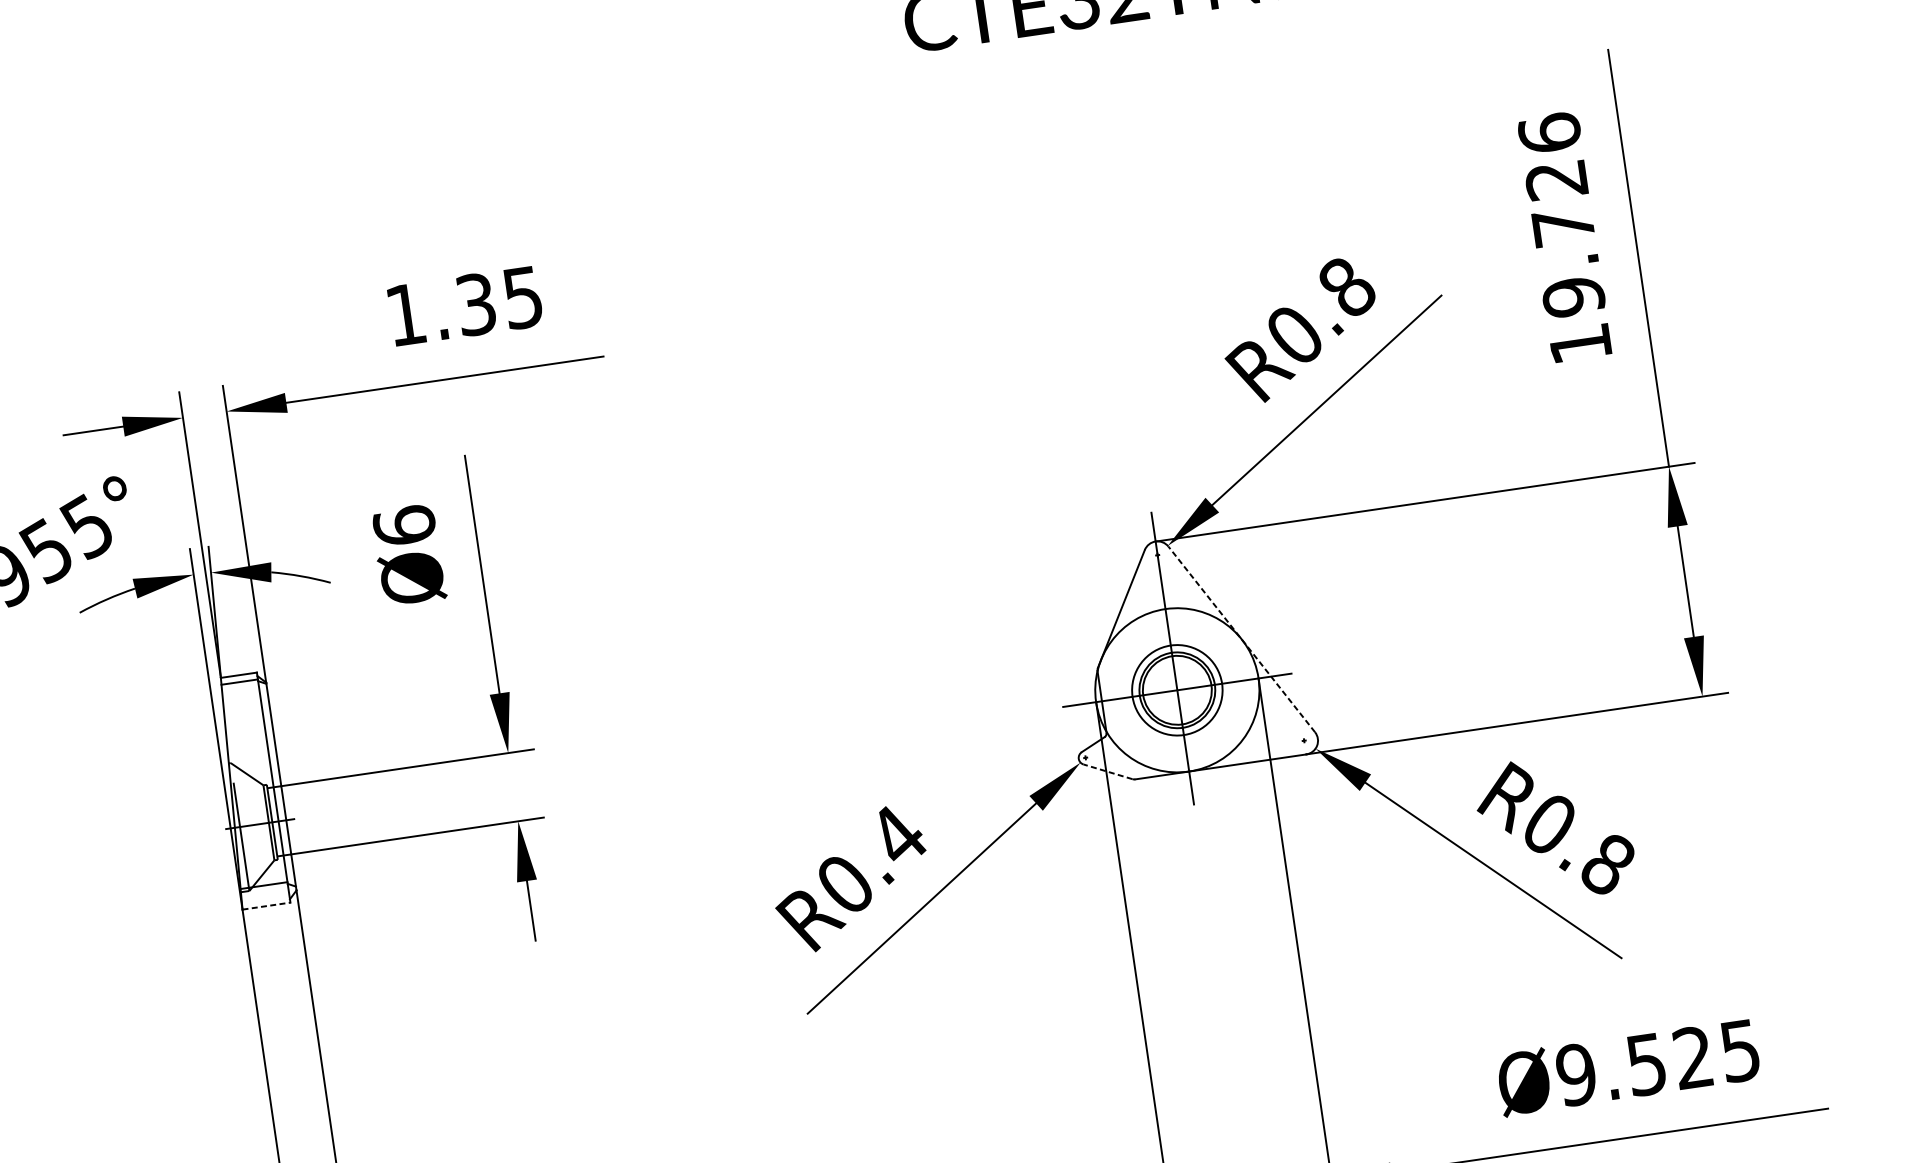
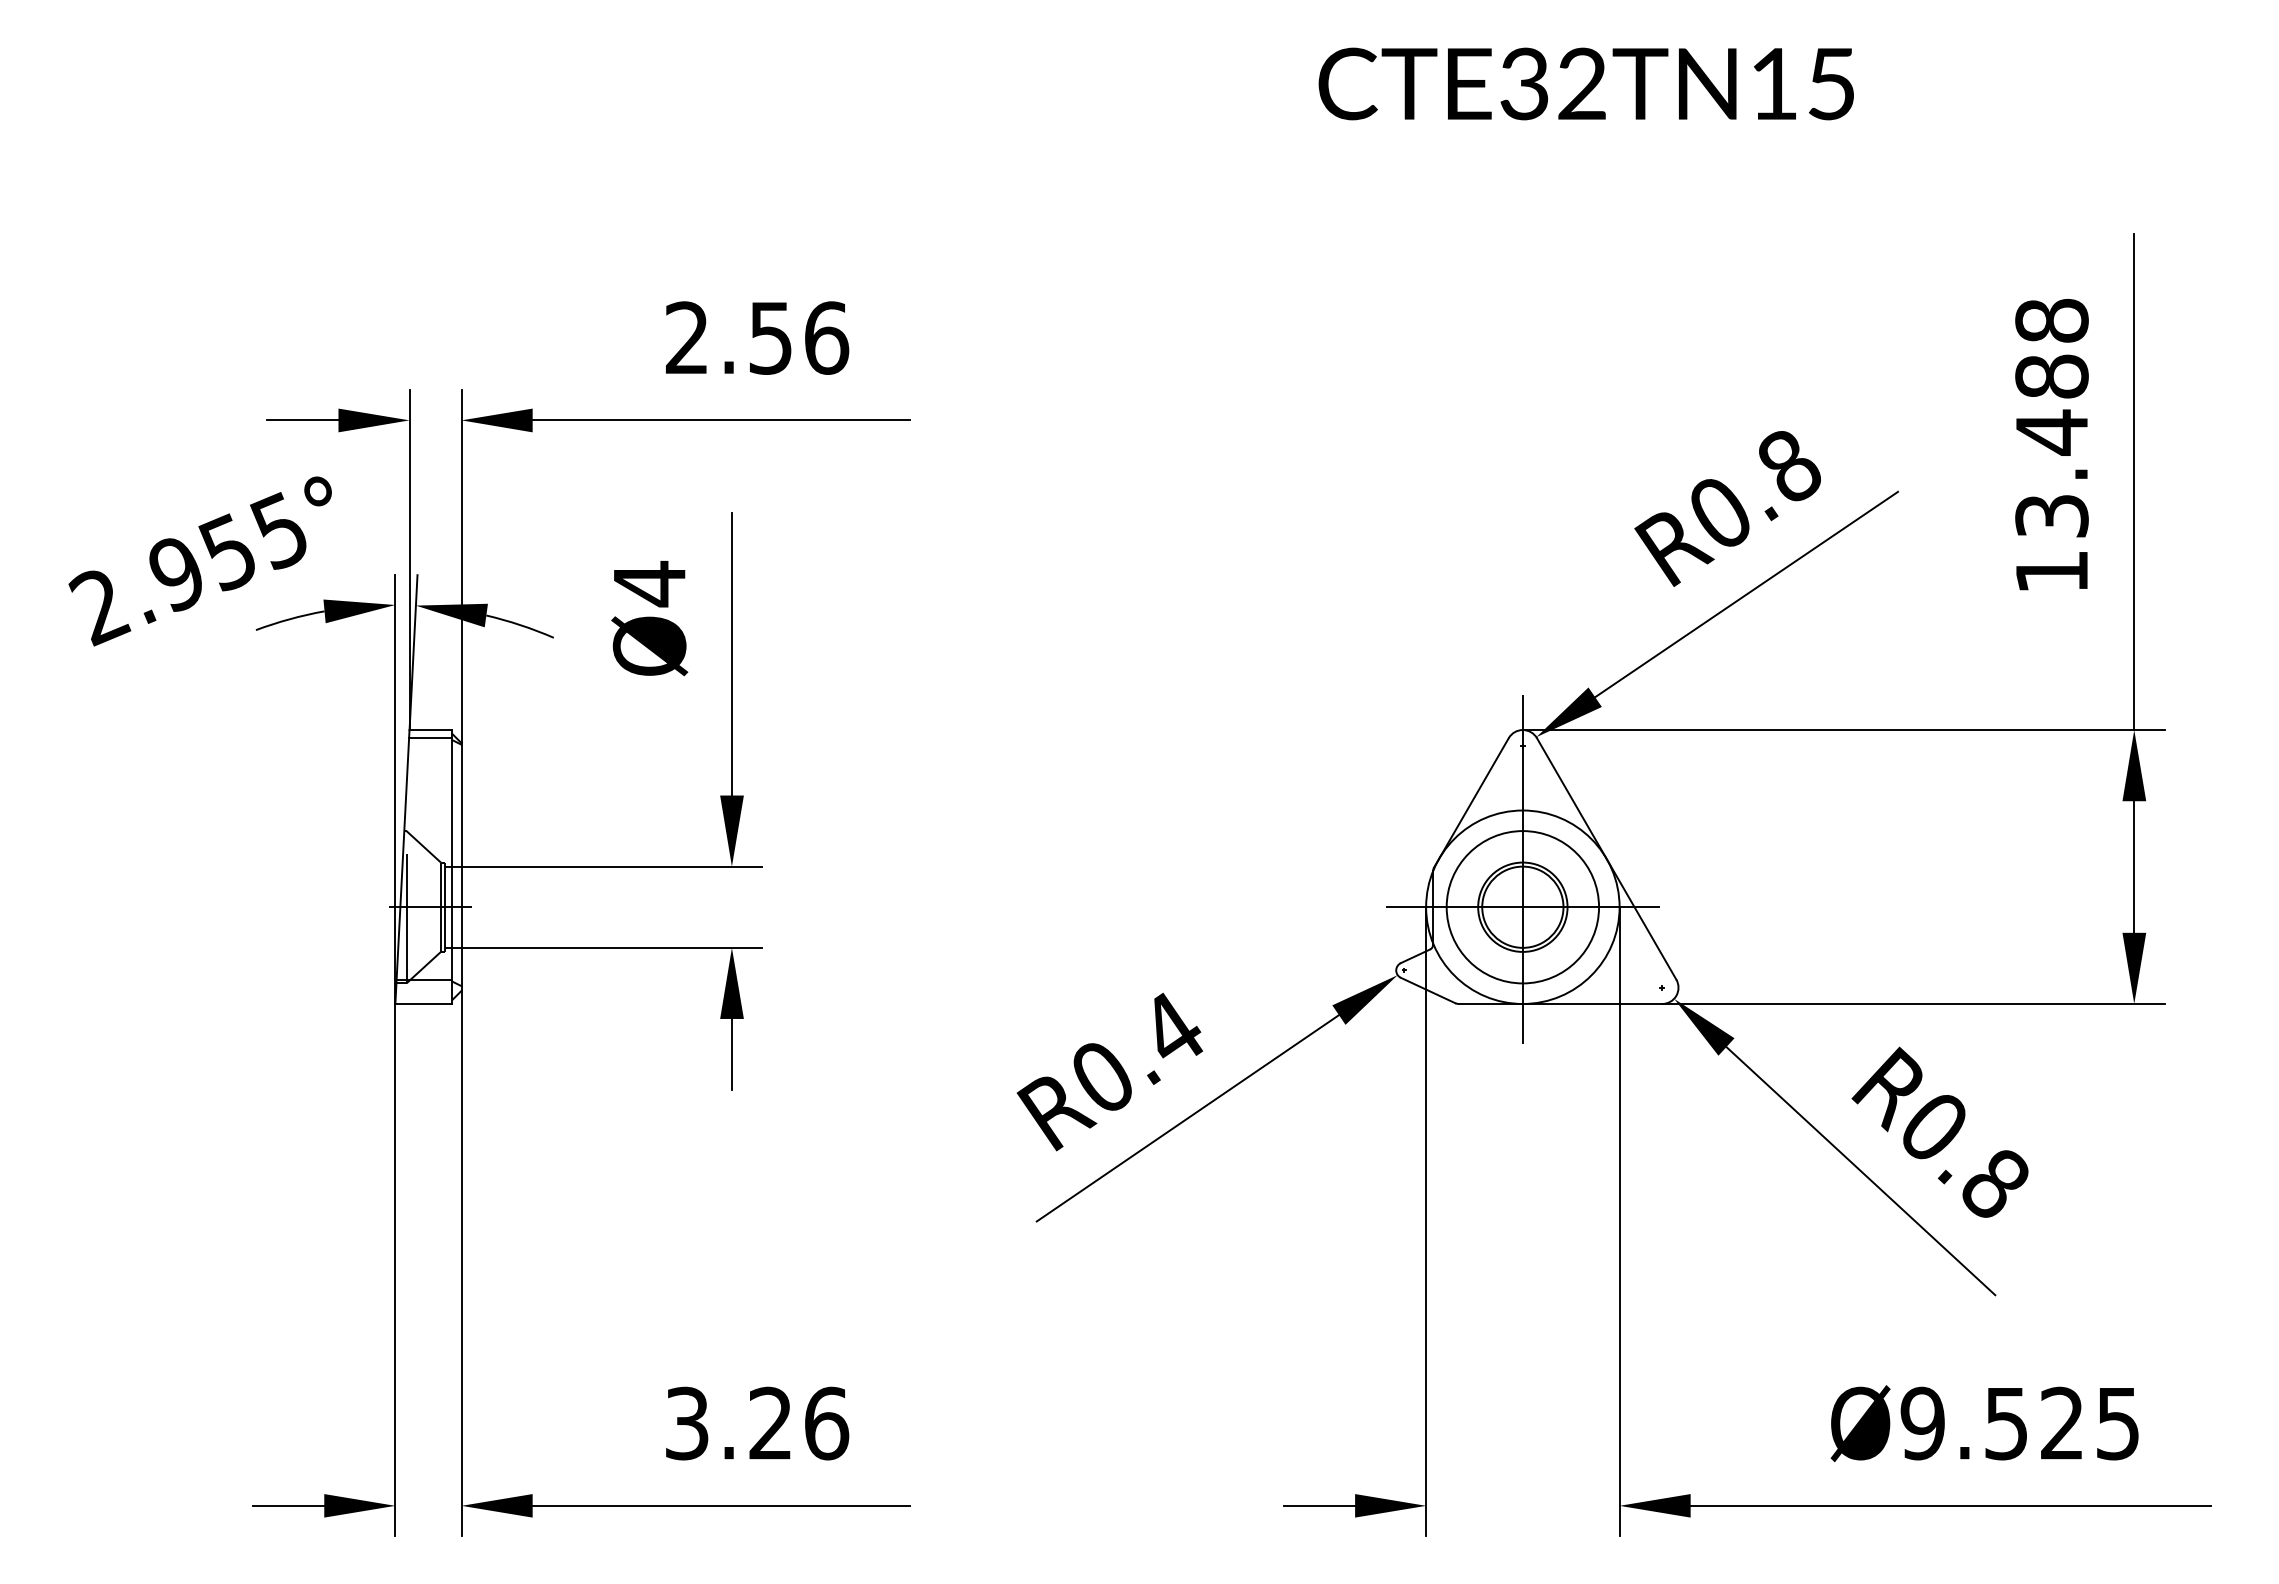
text: (1561, 215) -> (2051, 418), 19.726 -> 13.488
text: (464, 305) -> (757, 337), 1.35 -> 2.56
text: (404, 525) -> (649, 583), Ø6 -> Ø4
line: (1241, 639) -> (1606, 858), dashed -> solid
circle: (1177, 690) -> (1522, 907), size x1.43
line: (1107, 771) -> (1427, 990), dashed -> solid
line: (266, 905) -> (423, 1003), dashed -> solid

